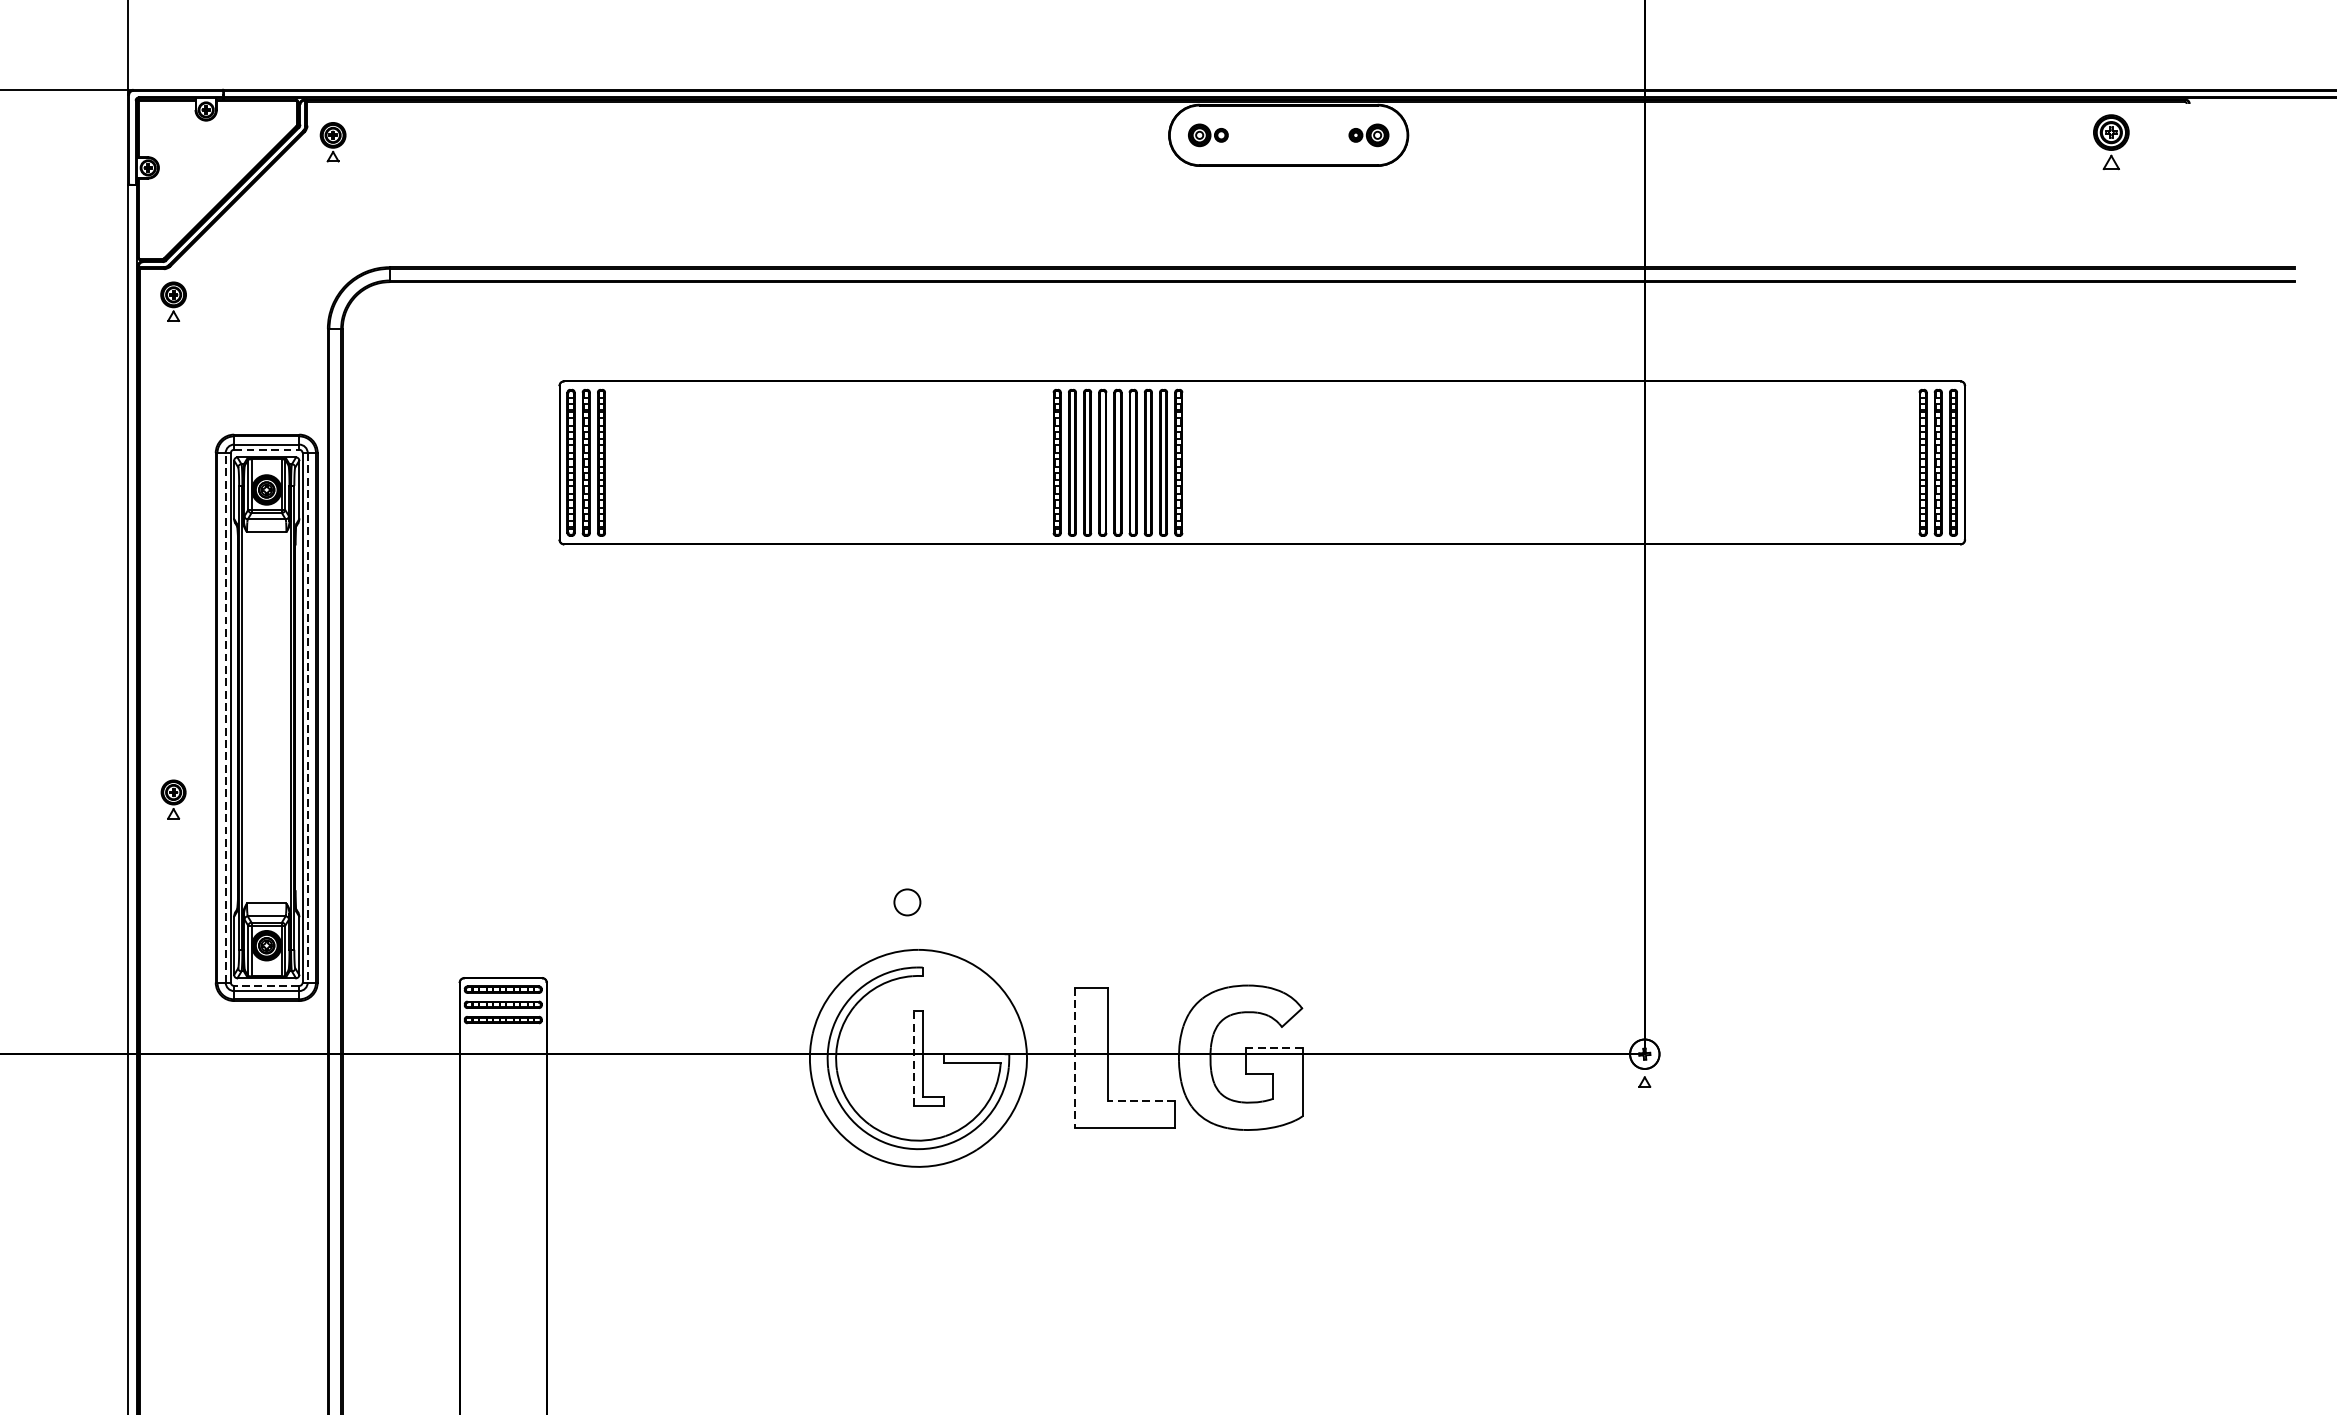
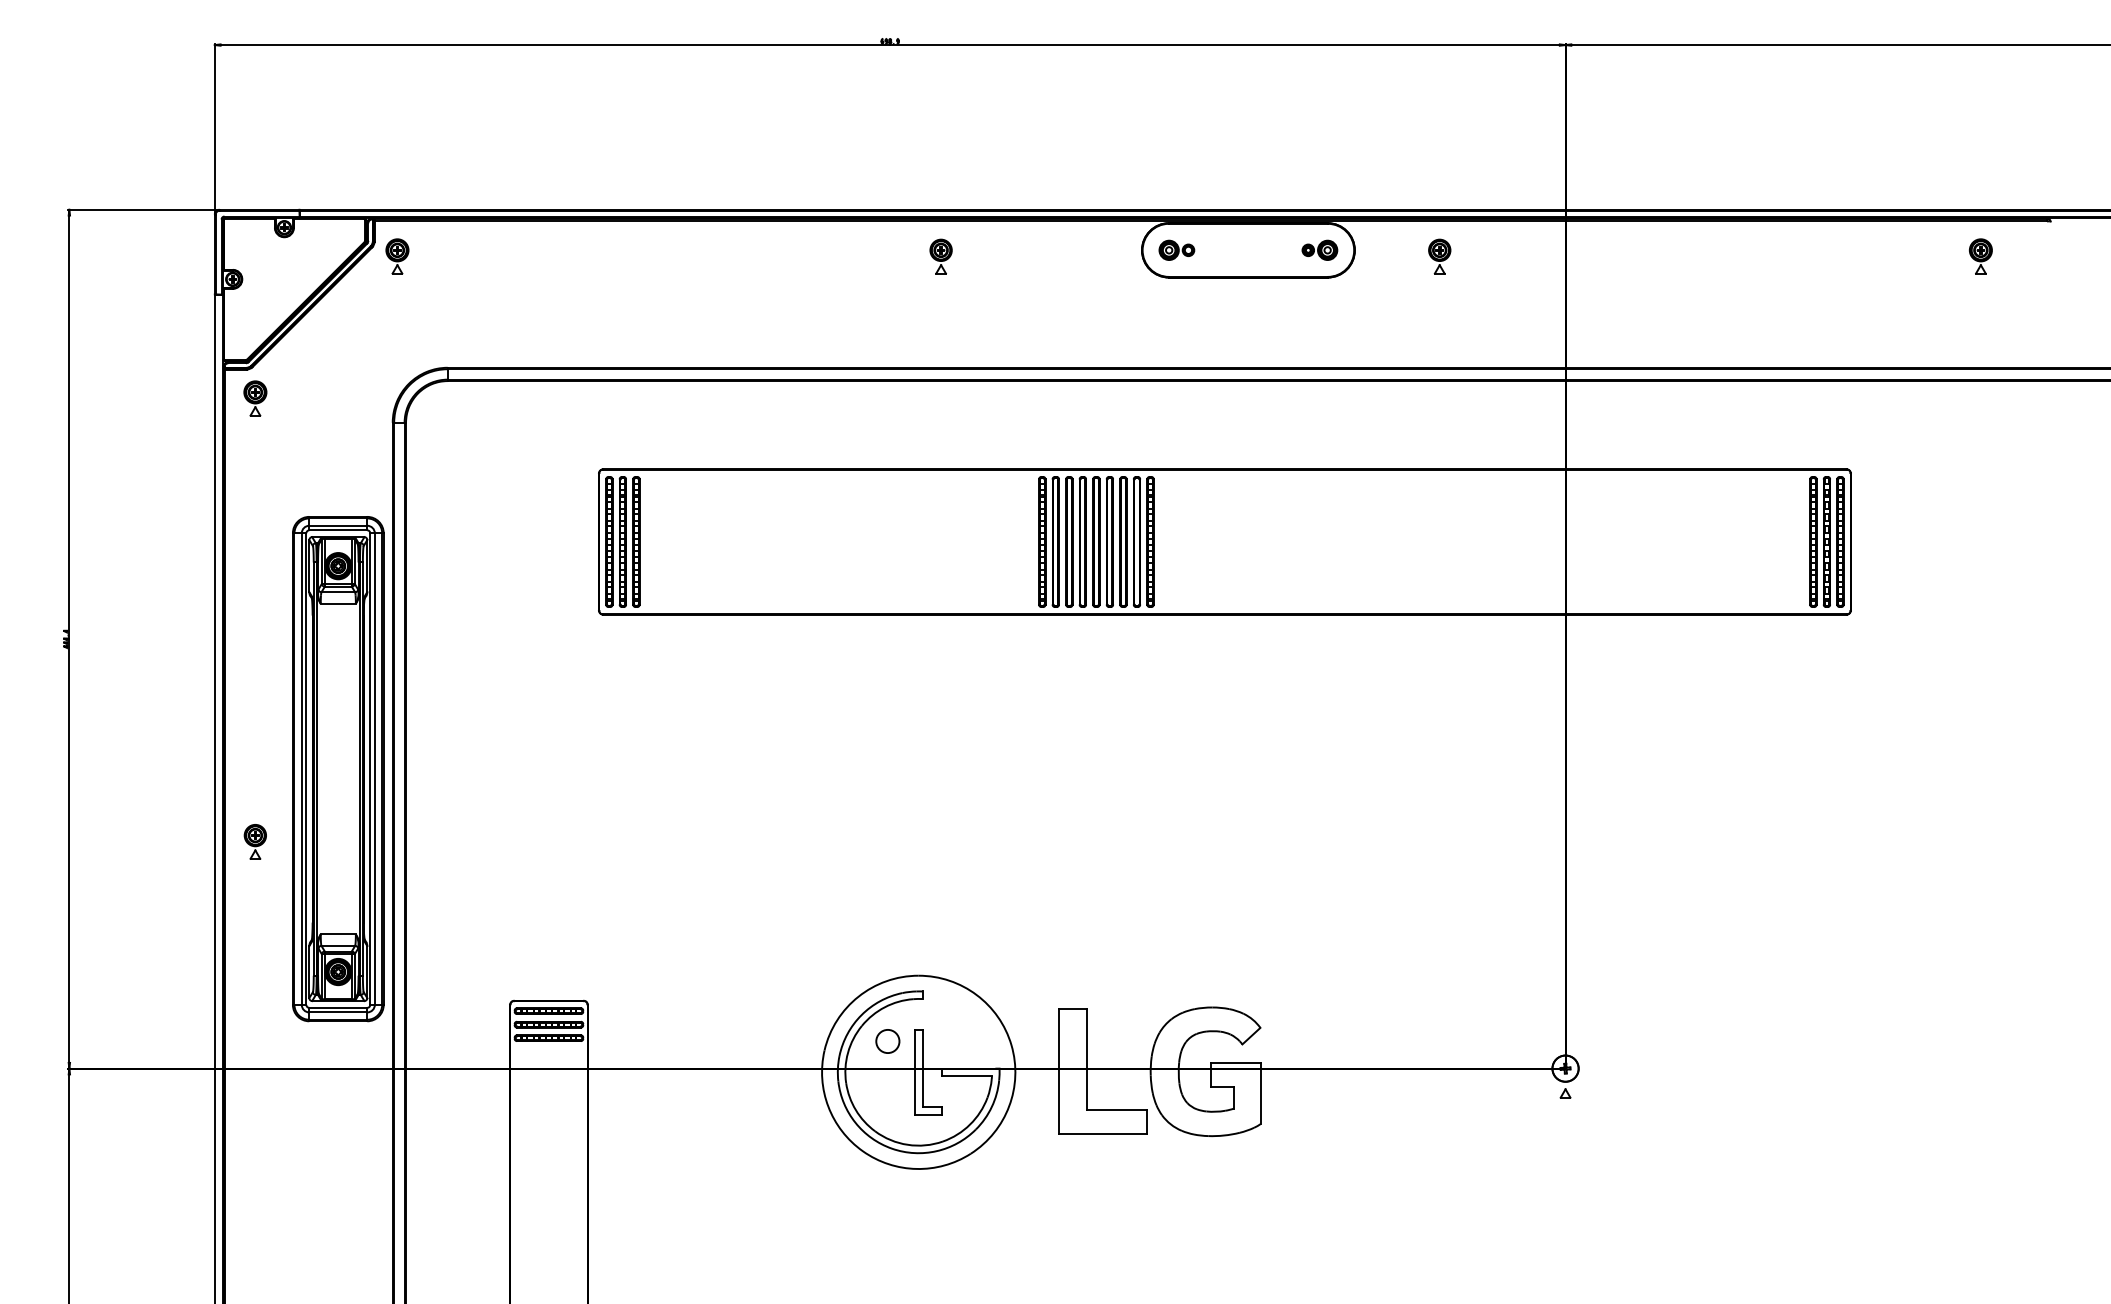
part: (942, 142) -> (940, 256), added
part: (1503, 142) -> (1439, 256), added
part: (2110, 142) -> (1980, 256), size x0.71
line: (266, 449) -> (338, 530), dashed -> solid
line: (225, 718) -> (301, 769), dashed -> solid
line: (307, 718) -> (374, 769), dashed -> solid
circle: (906, 902) -> (887, 1041), moved
line: (266, 985) -> (338, 1007), dashed -> solid
line: (1274, 1048) -> (1235, 1063), dashed -> solid
line: (913, 1057) -> (914, 1071), dashed -> solid
line: (1075, 1058) -> (1058, 1072), dashed -> solid
line: (1141, 1100) -> (1117, 1109), dashed -> solid

